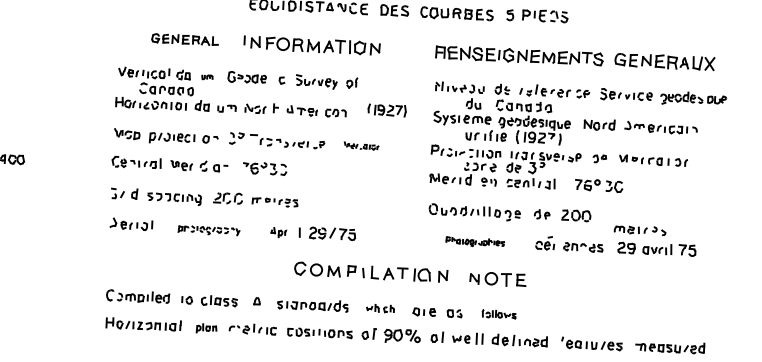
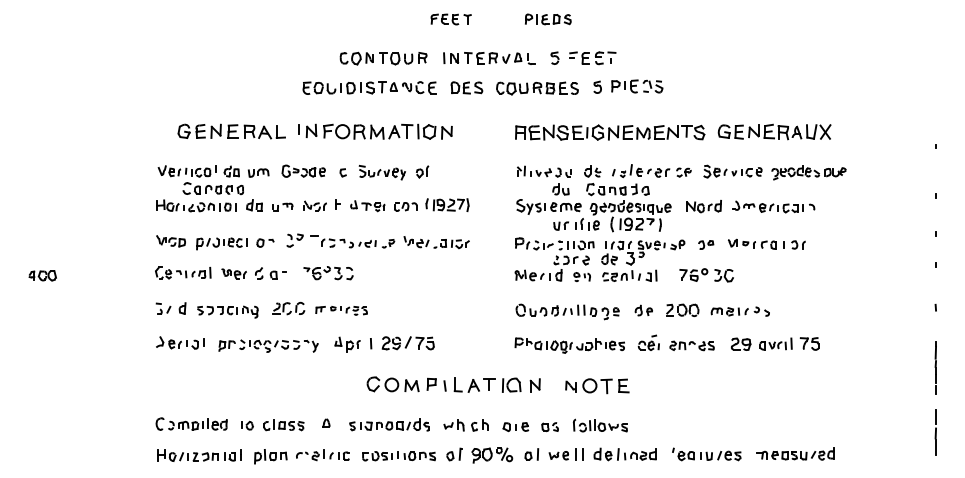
part: (184, 39) -> (231, 131), size x1.43
part: (207, 76) -> (258, 172), size x1.67
part: (387, 109) -> (447, 204), moved
part: (361, 145) -> (436, 242), size x1.67
part: (209, 230) -> (268, 345), size x1.43
part: (639, 230) -> (739, 311), moved
part: (278, 232) -> (347, 344), size x1.43
part: (475, 242) -> (569, 345), size x1.67
part: (379, 308) -> (465, 425), size x1.43
part: (499, 314) -> (600, 425), size x1.43
part: (206, 328) -> (270, 456), size x1.43

